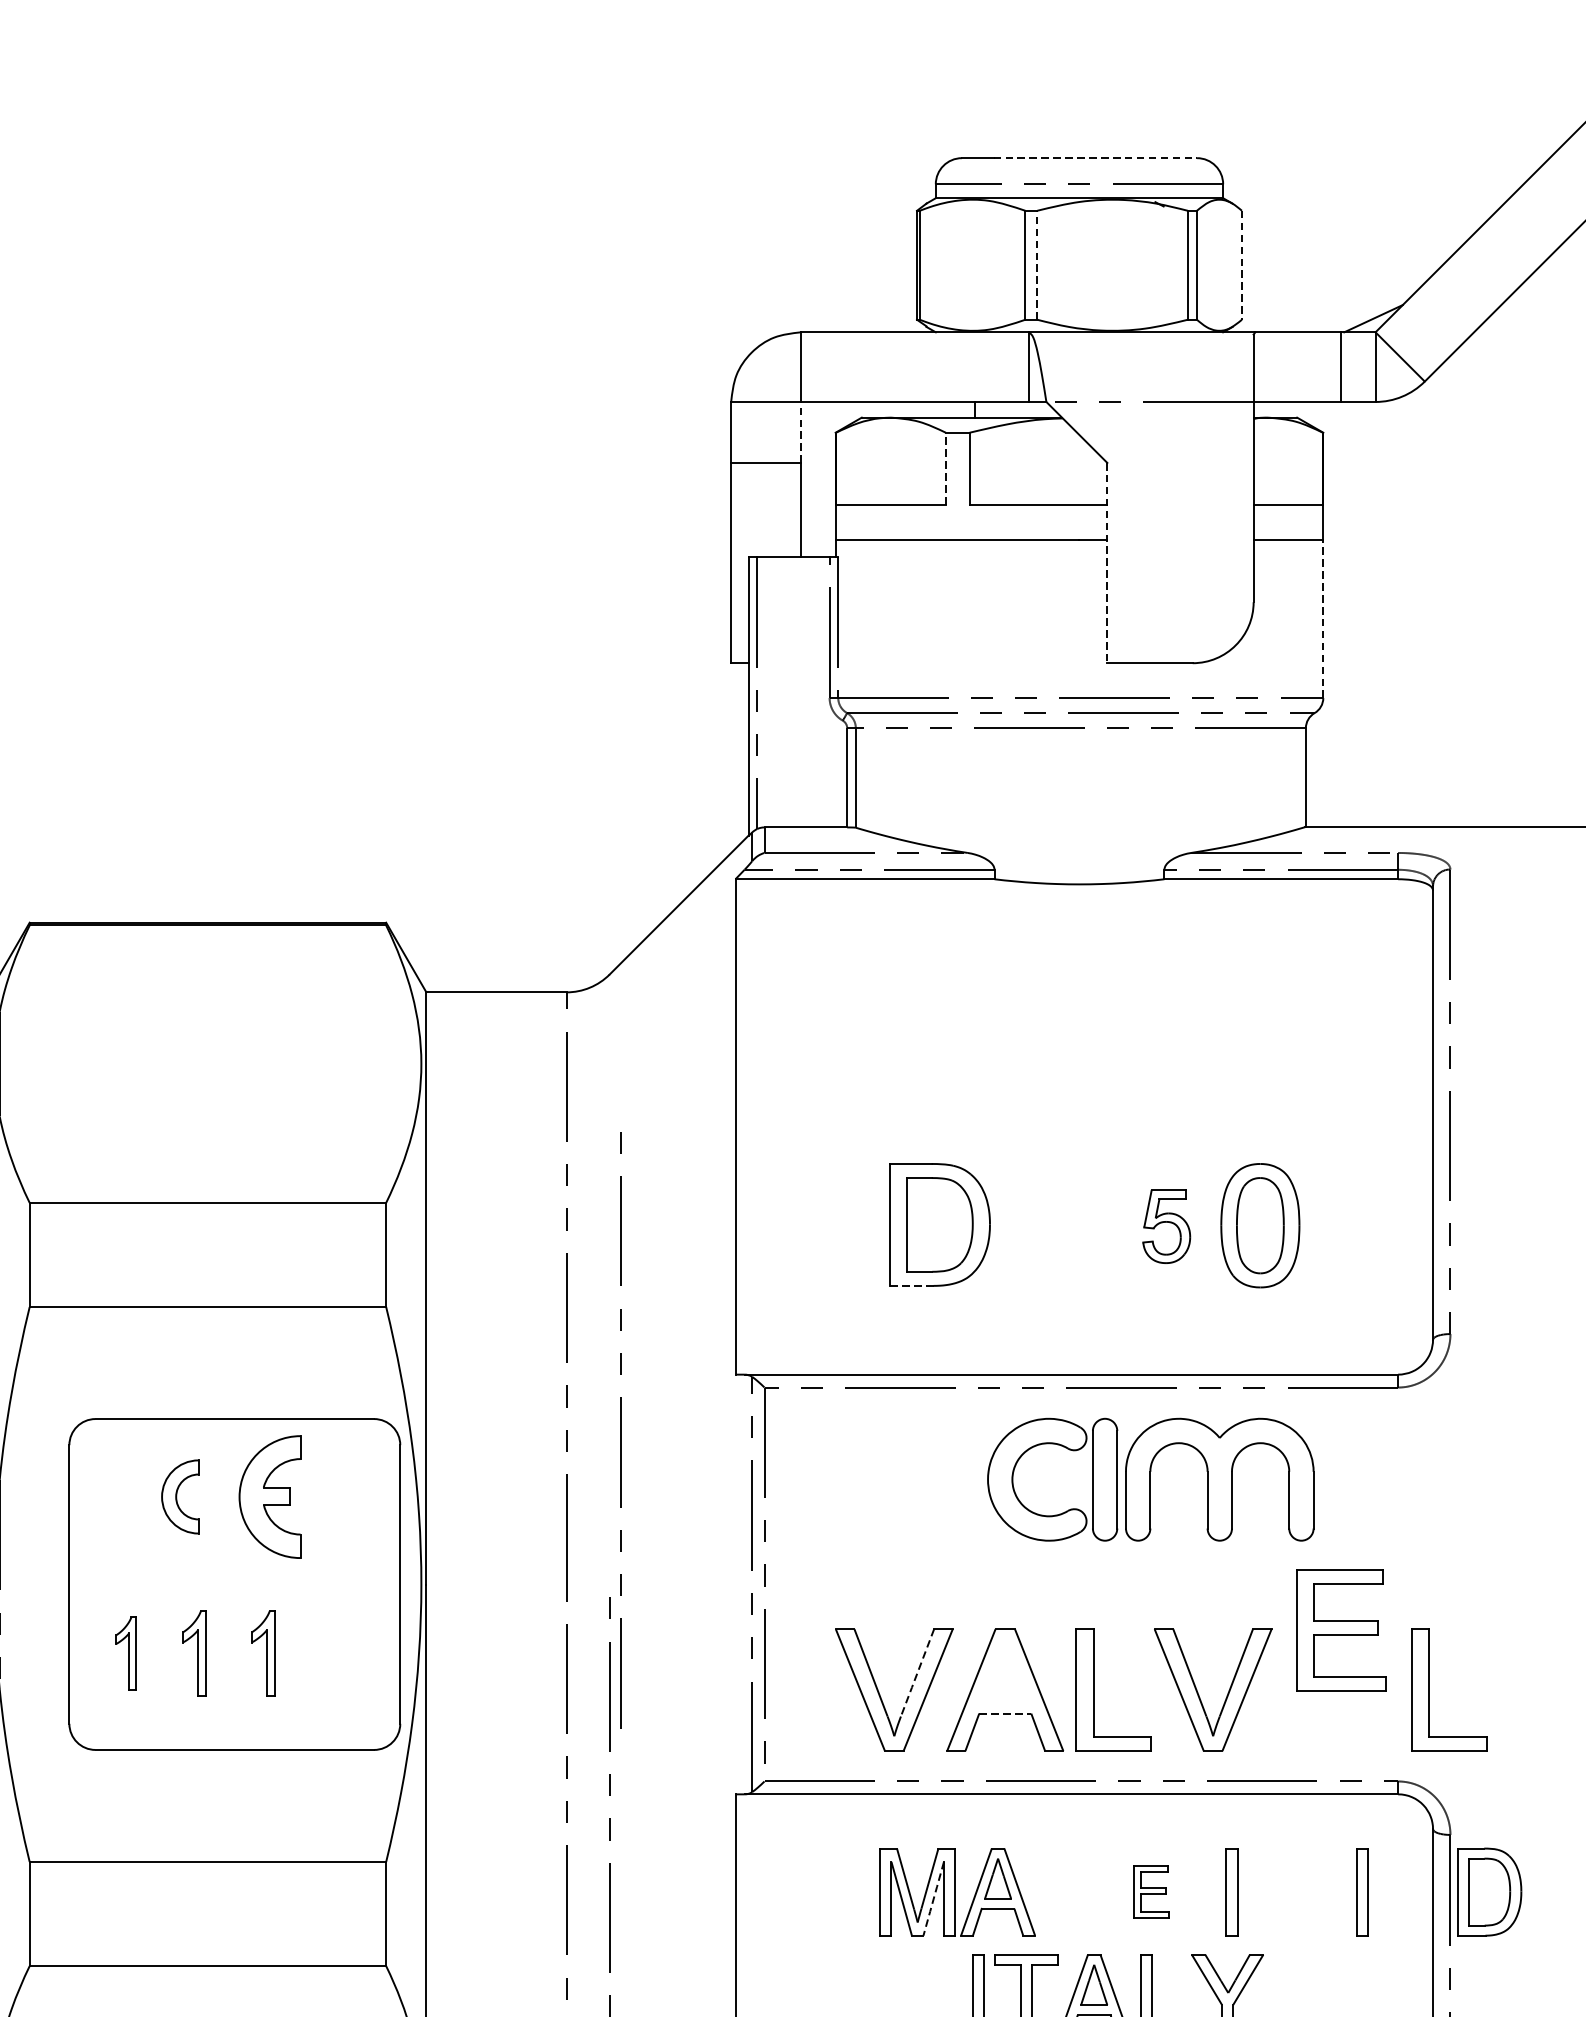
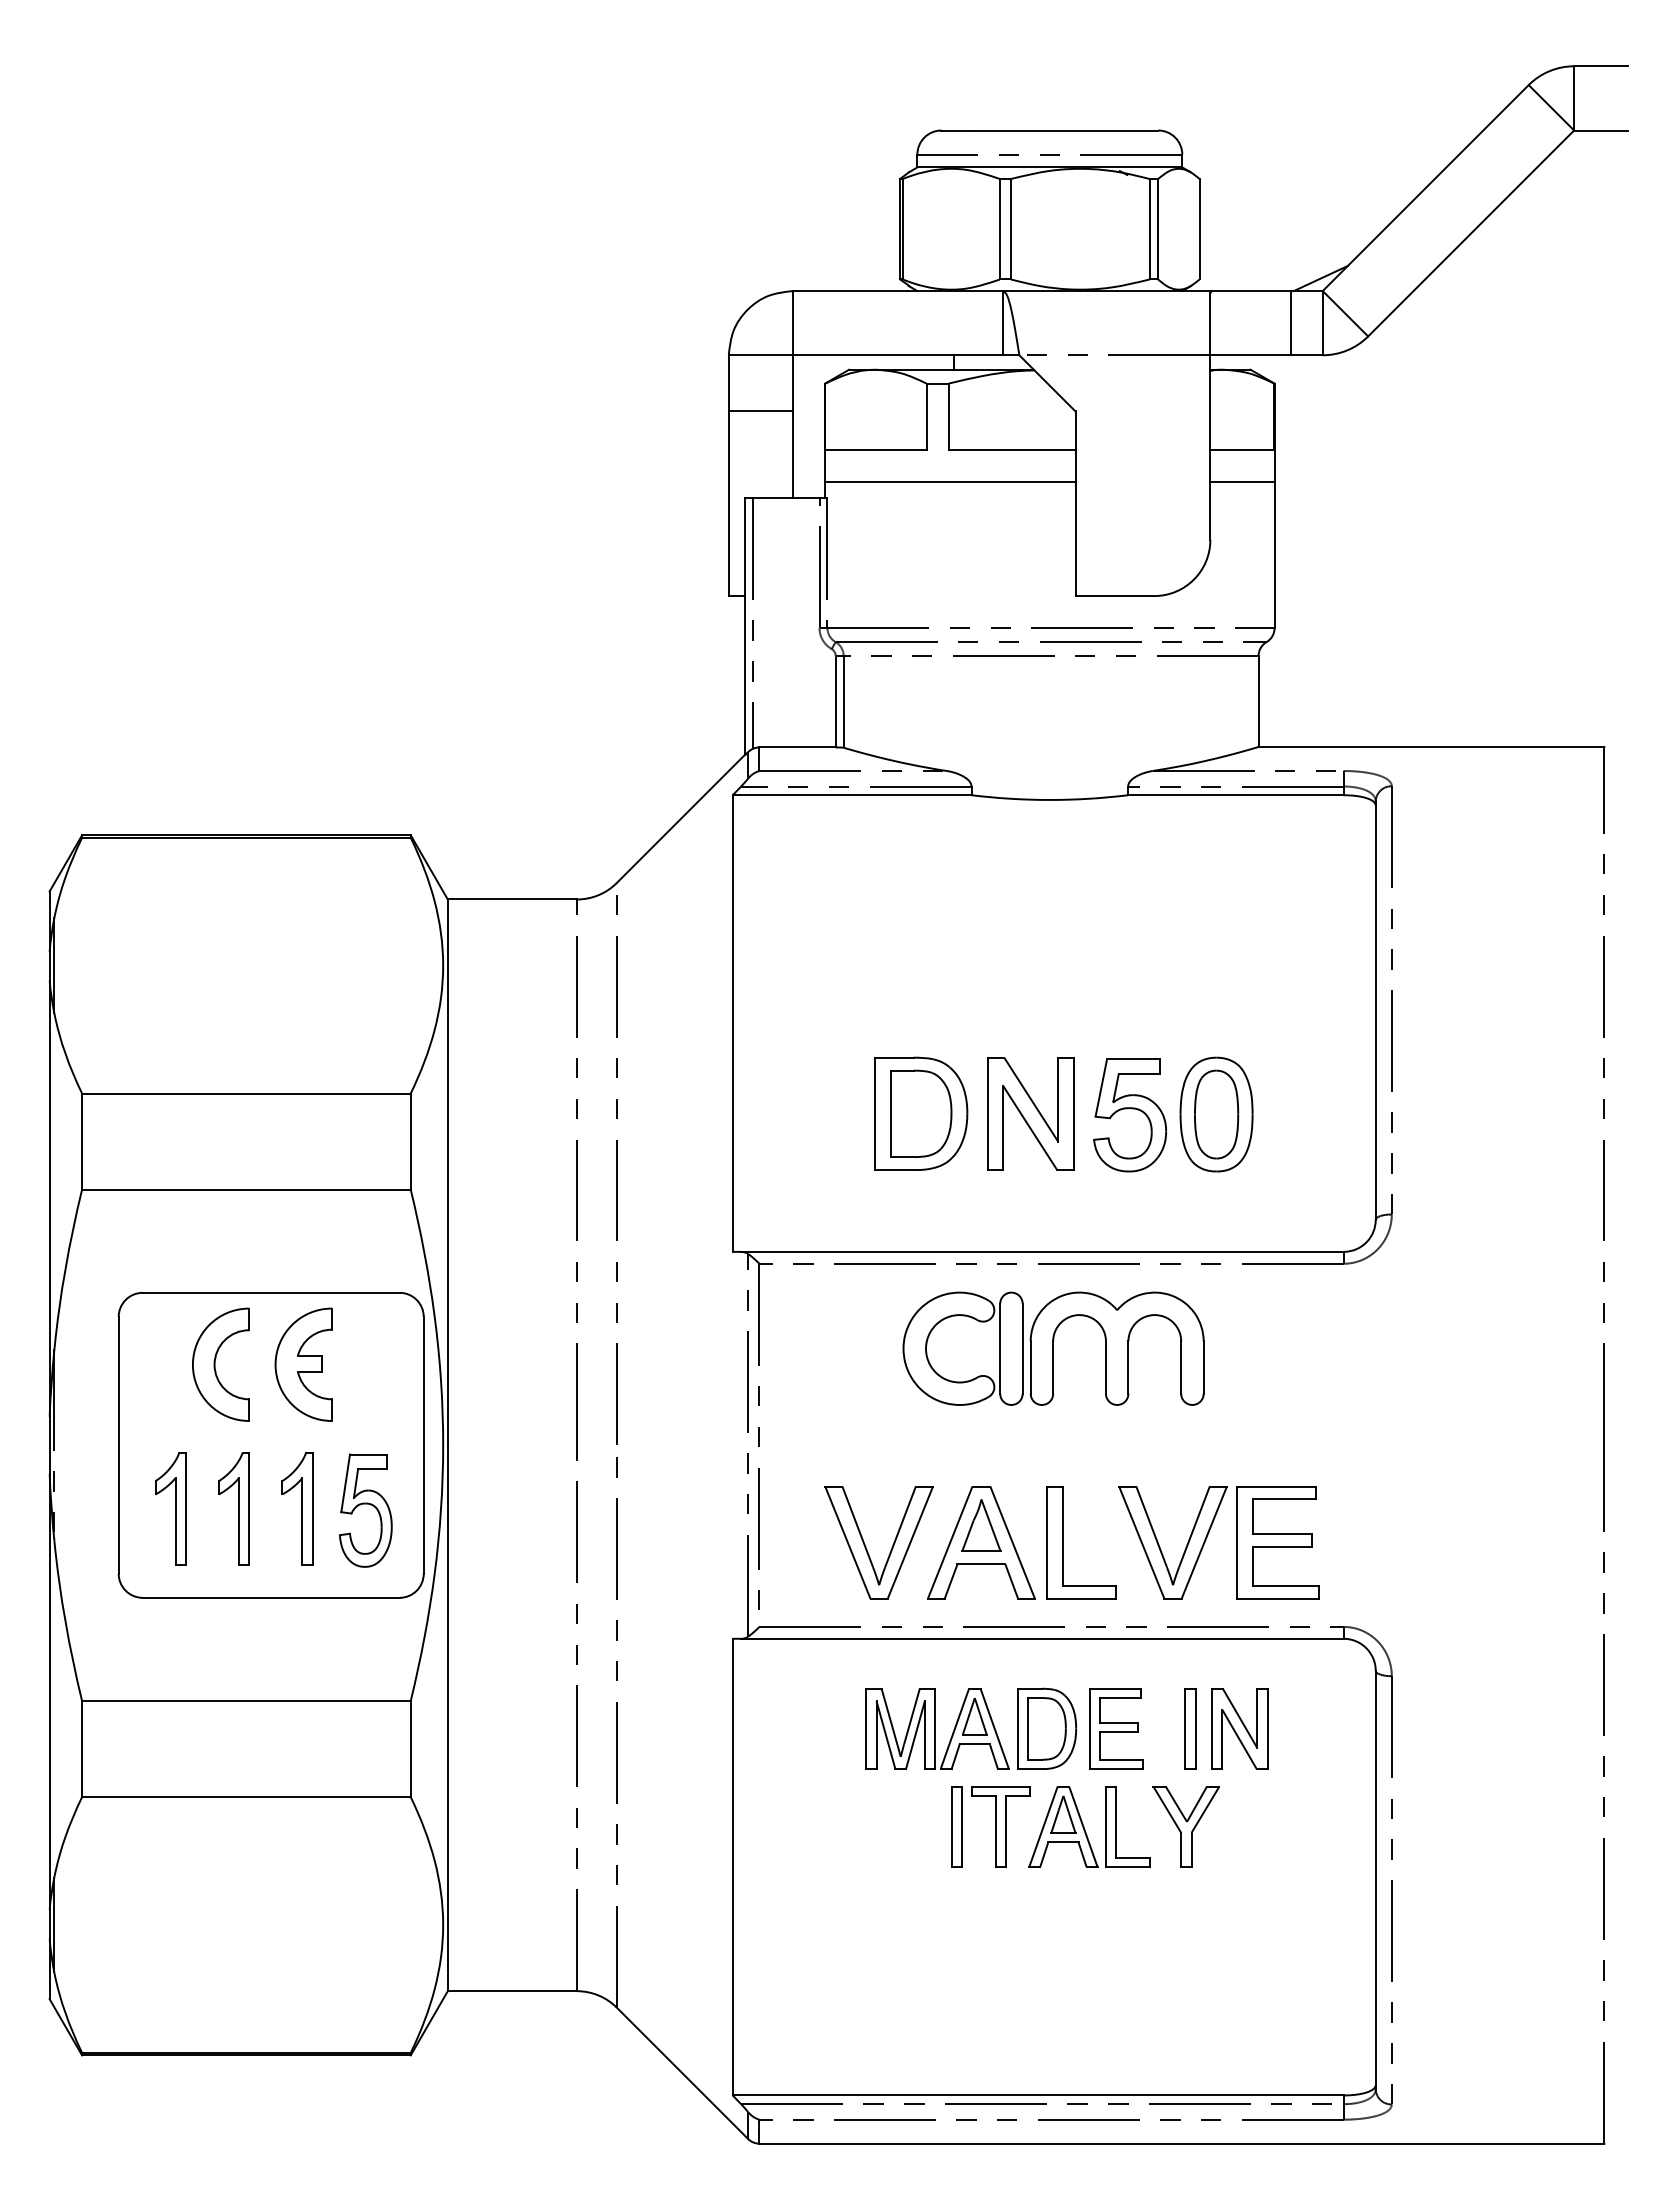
line: (1095, 158) -> (1064, 130), dashed -> solid
line: (1036, 264) -> (1010, 228), dashed -> solid
line: (1241, 265) -> (1199, 229), dashed -> solid
line: (800, 431) -> (792, 382), dashed -> solid
line: (945, 468) -> (926, 416), dashed -> solid
line: (1107, 563) -> (1075, 504), dashed -> solid
line: (1323, 618) -> (1274, 554), dashed -> solid
part: (1058, 1224) -> (1030, 1113), added
part: (1166, 1226) -> (1130, 1115), size x1.67
line: (910, 1286) -> (894, 1170), dashed -> solid
line: (620, 1429) -> (616, 1169), moved
part: (1150, 1479) -> (1053, 1348), moved
part: (179, 1496) -> (220, 1364), size x1.67
part: (1340, 1630) -> (1277, 1542), moved
part: (125, 1653) -> (170, 1508), size x1.67
part: (193, 1653) -> (233, 1508), size x1.43
part: (263, 1653) -> (297, 1508), size x1.43
part: (337, 1655) -> (365, 1510), added
part: (1005, 1671) -> (981, 1525), added
line: (917, 1673) -> (900, 1527), dashed -> solid
part: (1429, 1689) -> (1372, 1542), removed
line: (1005, 1713) -> (981, 1564), dashed -> solid
part: (1151, 1891) -> (1116, 1728), size x1.67
part: (1285, 1891) -> (1239, 1728), added
part: (1362, 1891) -> (1310, 1728), removed
part: (1490, 1891) -> (1047, 1728), moved
line: (933, 1899) -> (915, 1735), dashed -> solid

